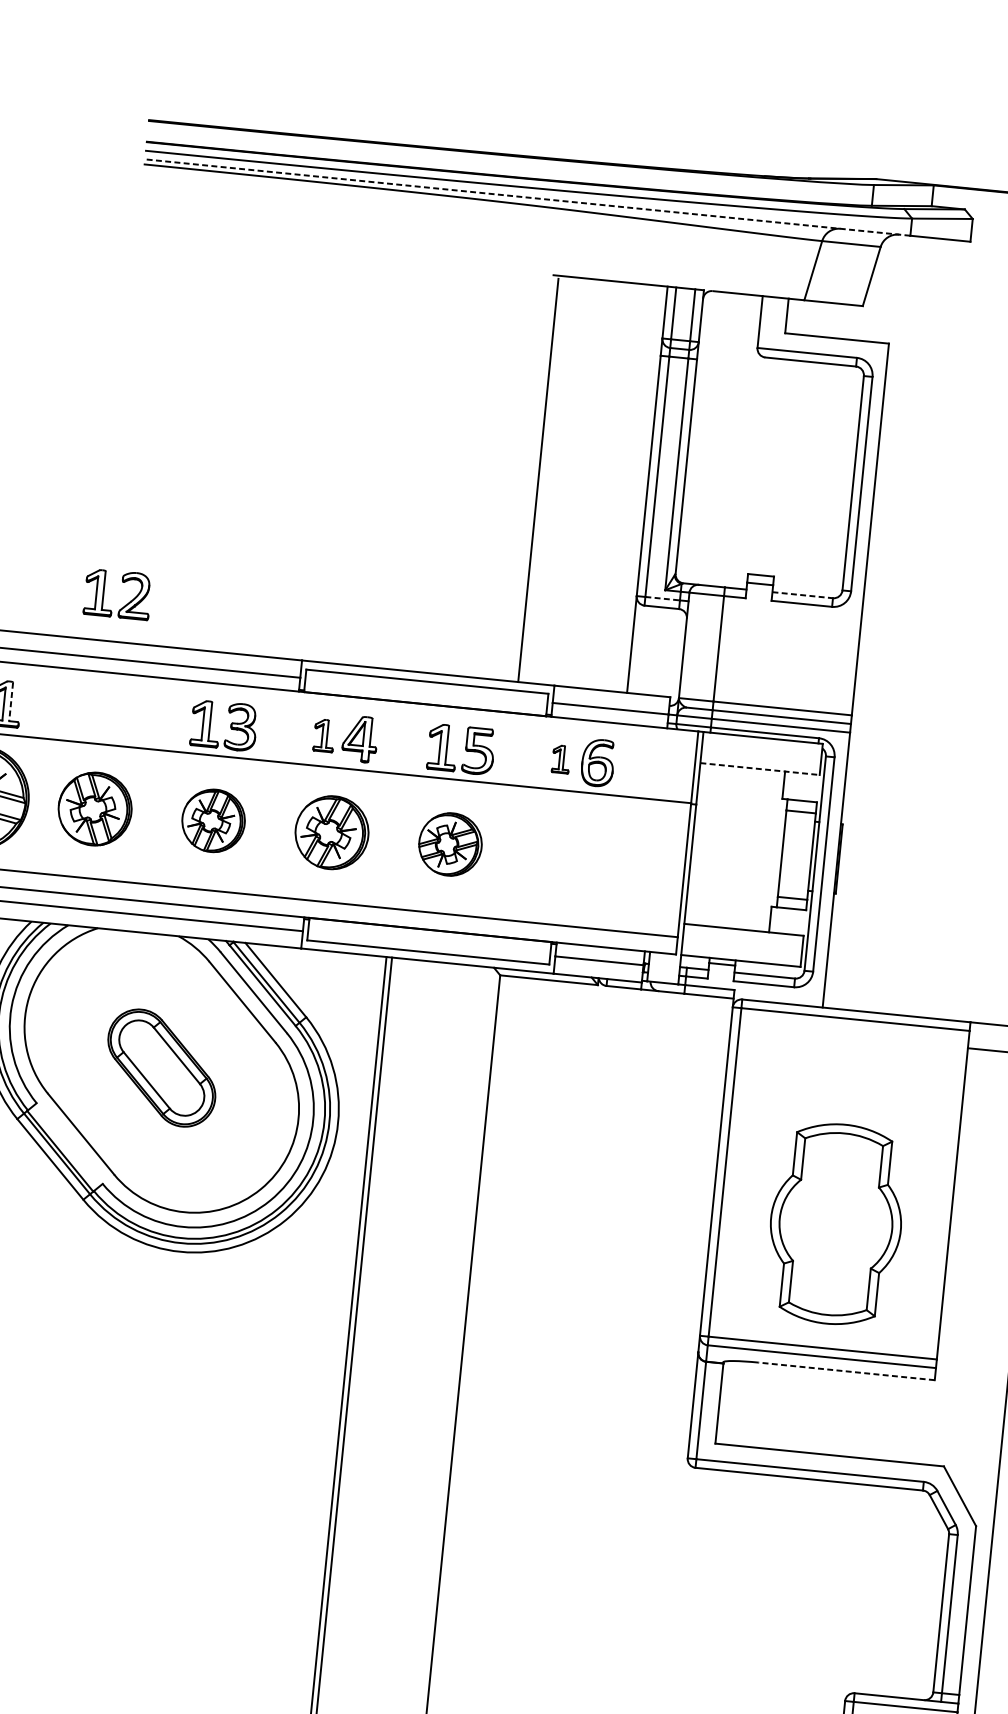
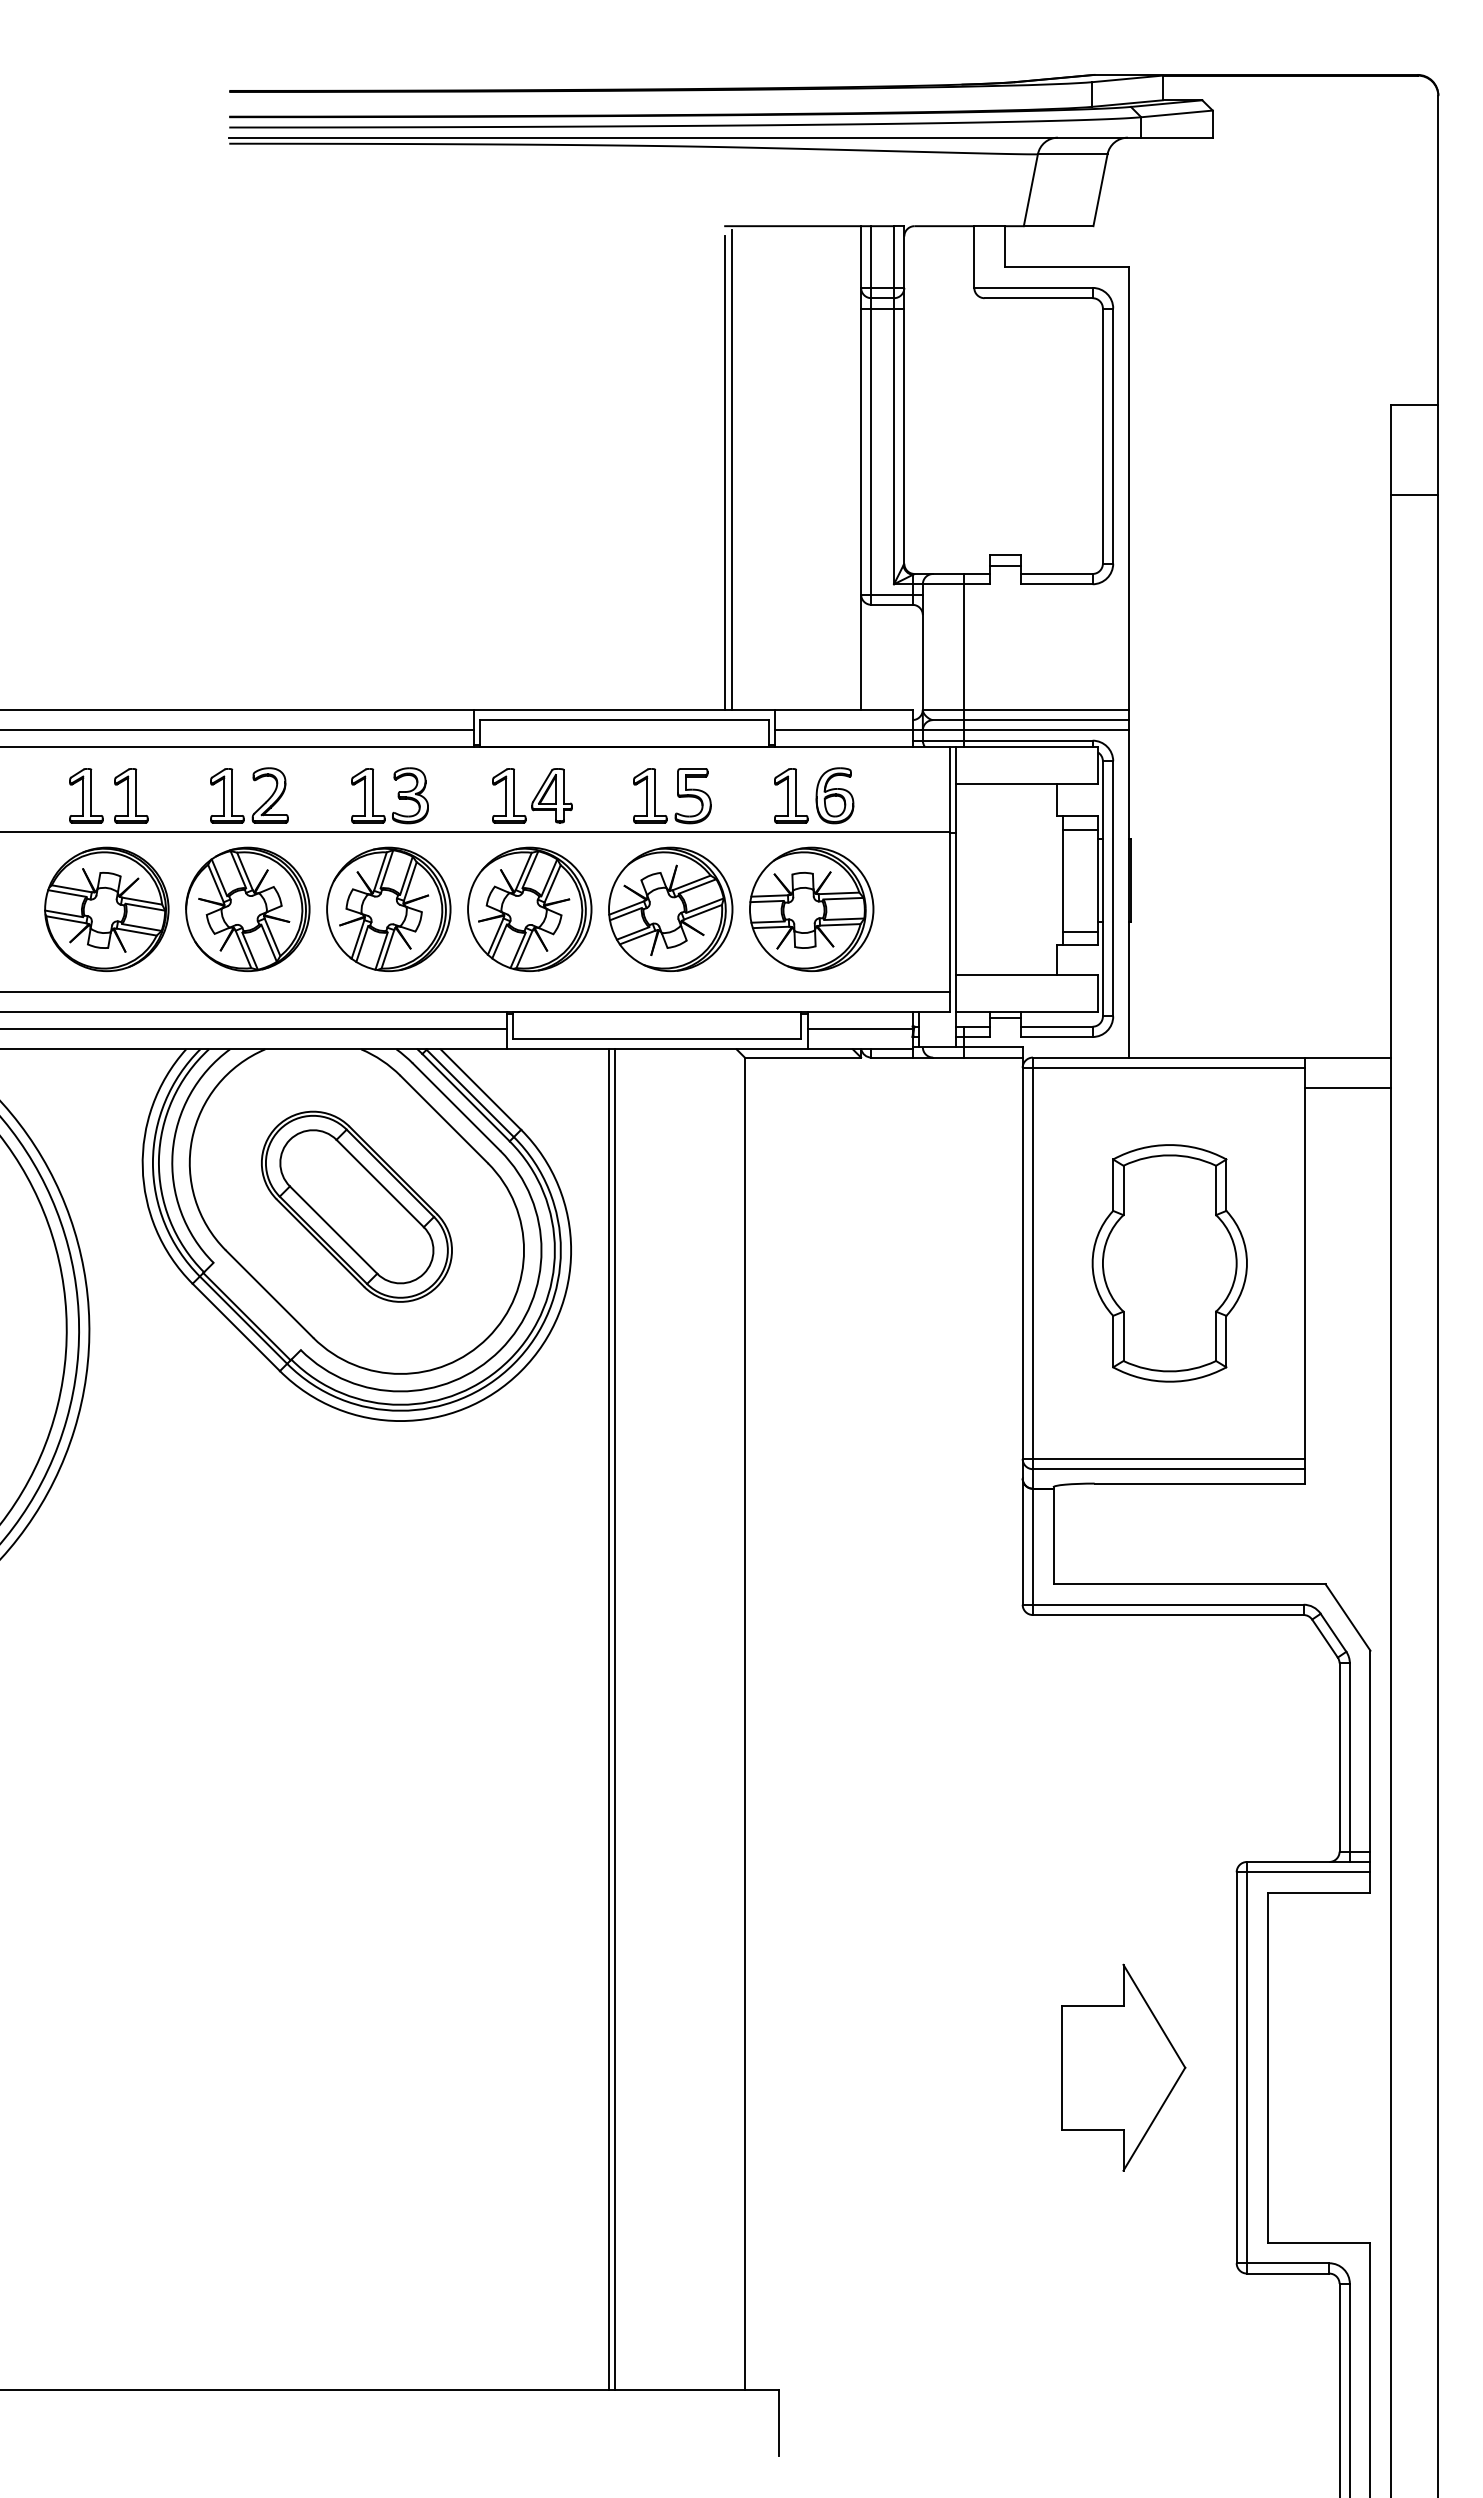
line: (527, 197) -> (685, 137), dashed -> solid
line: (532, 482) -> (724, 472), added
part: (123, 582) -> (254, 781), moved
line: (803, 594) -> (1057, 573), dashed -> solid
line: (662, 598) -> (891, 594), dashed -> solid
line: (11, 701) -> (136, 792), dashed -> solid
part: (324, 735) -> (509, 795), size x1.43
part: (561, 759) -> (791, 795), size x1.67
line: (759, 768) -> (1026, 783), dashed -> solid
part: (94, 808) -> (247, 908), size x1.43
part: (213, 820) -> (388, 908), size x1.67
part: (331, 832) -> (529, 908), size x1.43
part: (450, 843) -> (670, 908), size x1.67
part: (568, 855) -> (811, 908), added
part: (161, 1067) -> (356, 1206), size x1.43
part: (835, 1224) -> (1169, 1263), moved
line: (846, 1371) -> (1199, 1483), dashed -> solid

